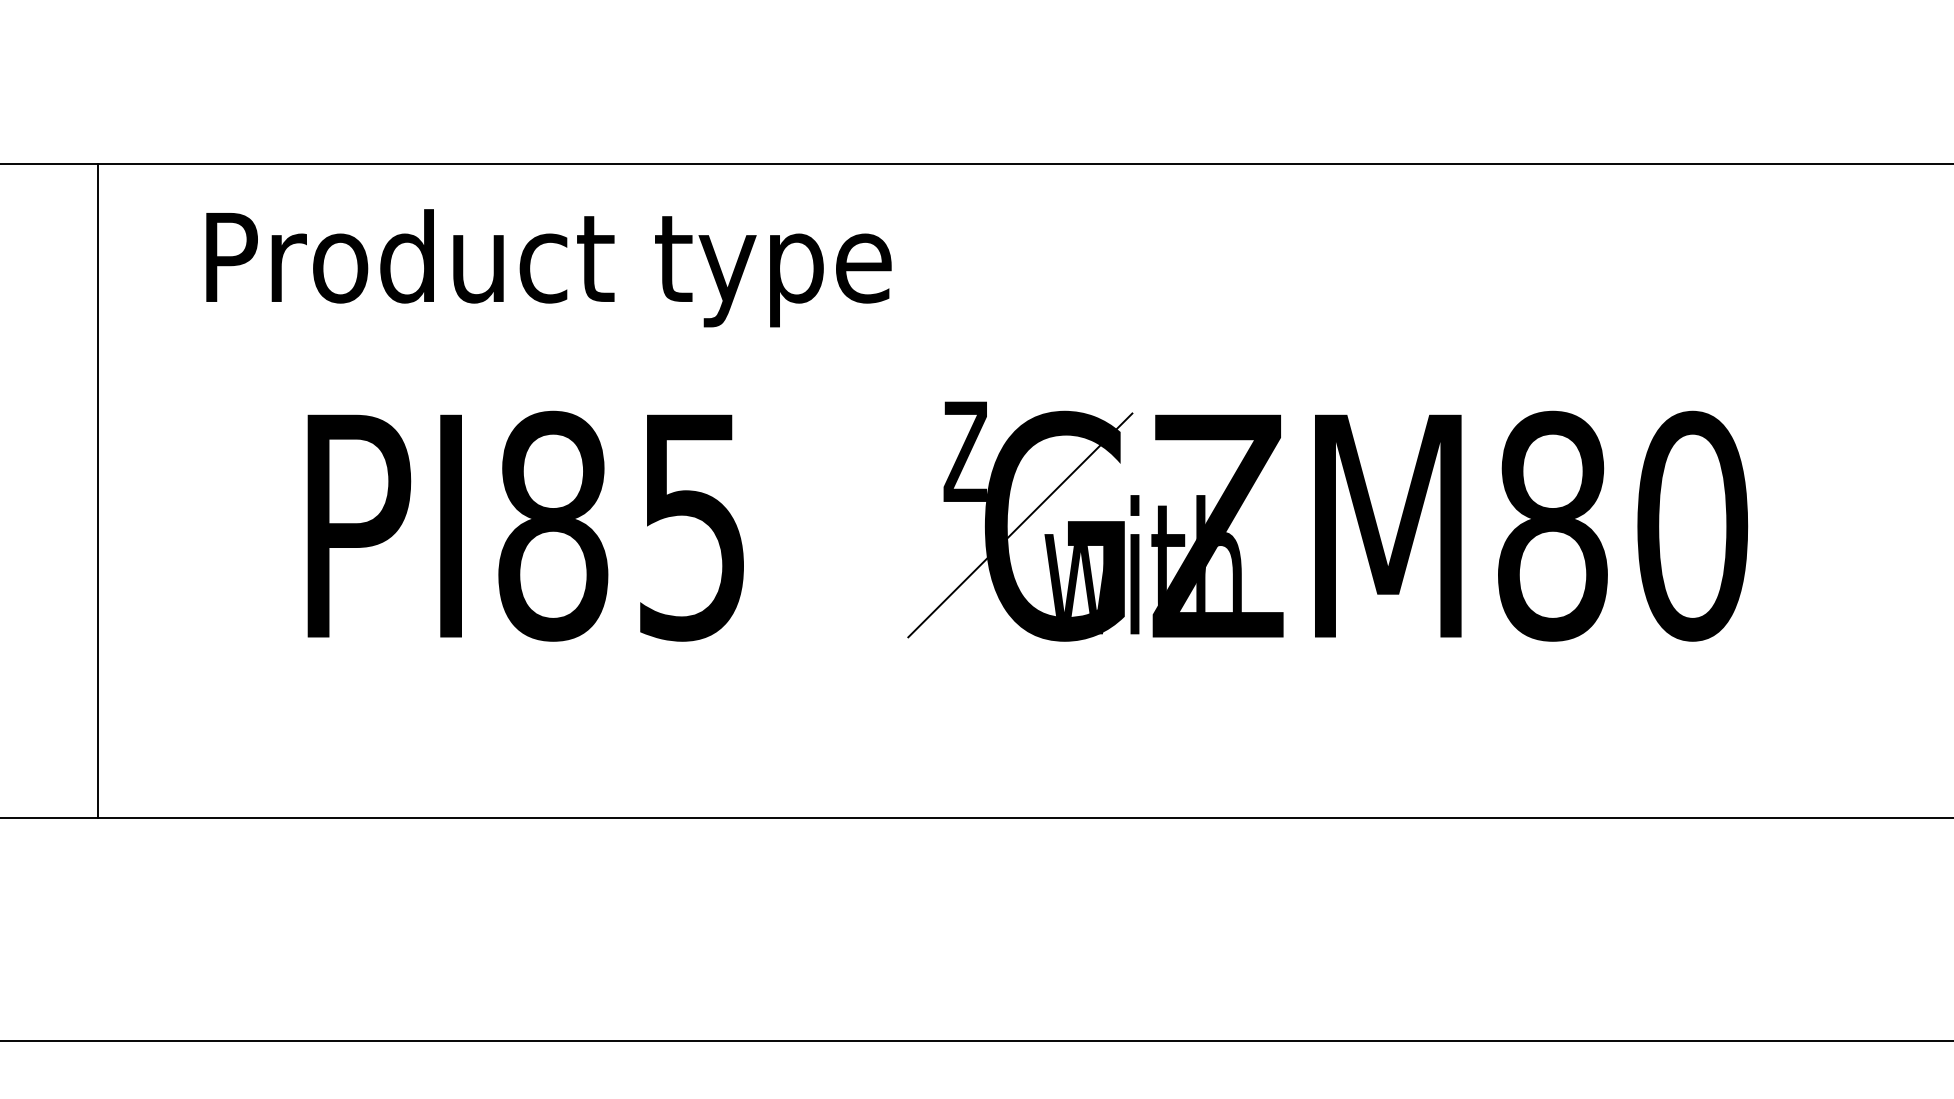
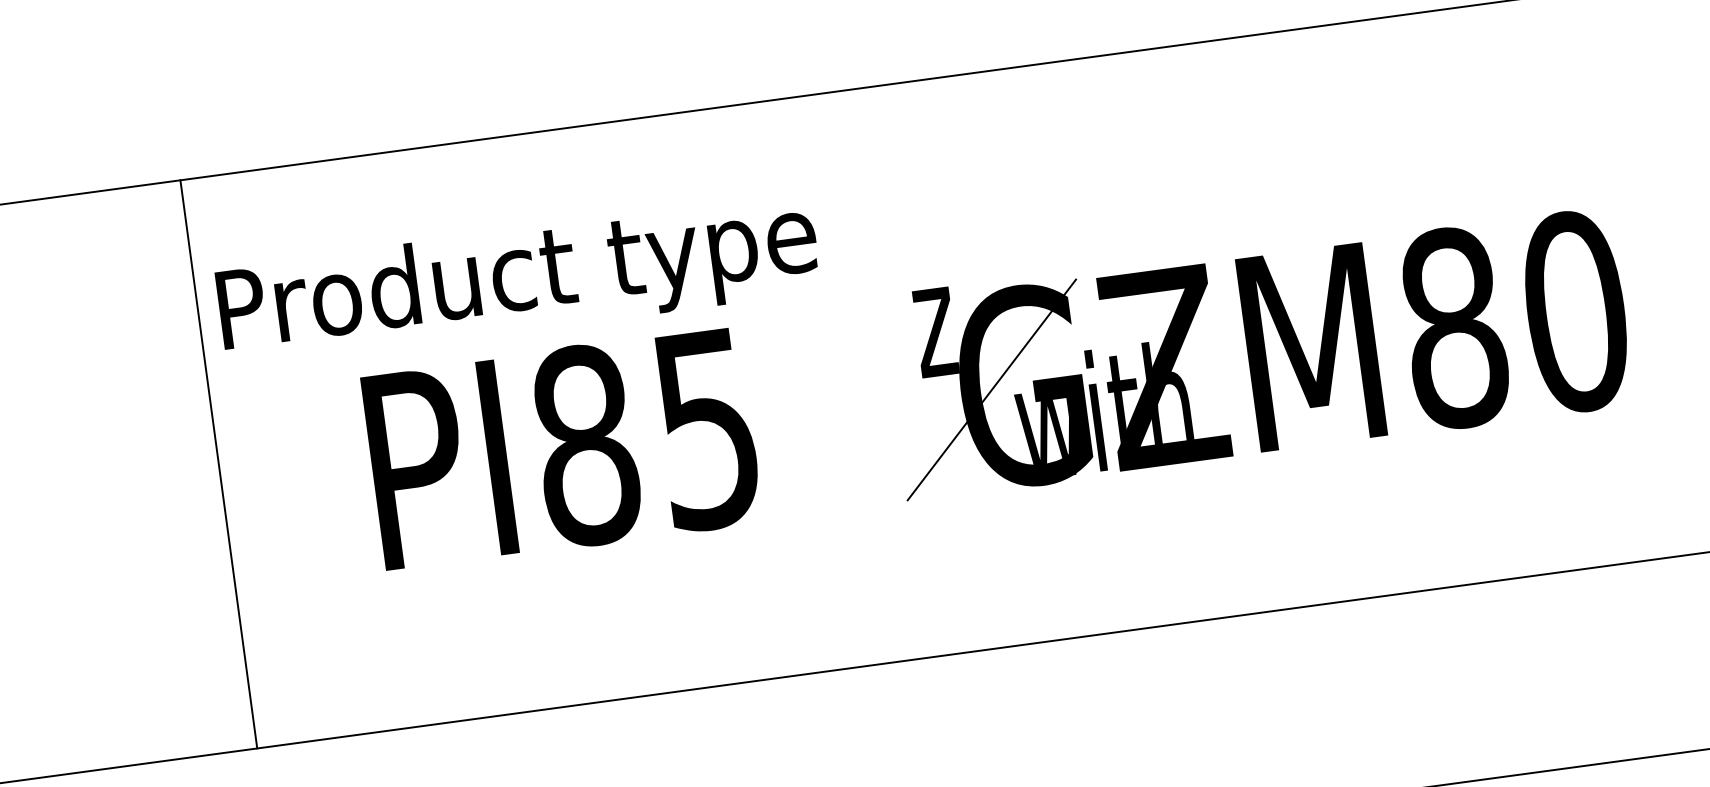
text: (548, 268) -> (518, 280), moved
line: (97, 491) -> (218, 464), moved

